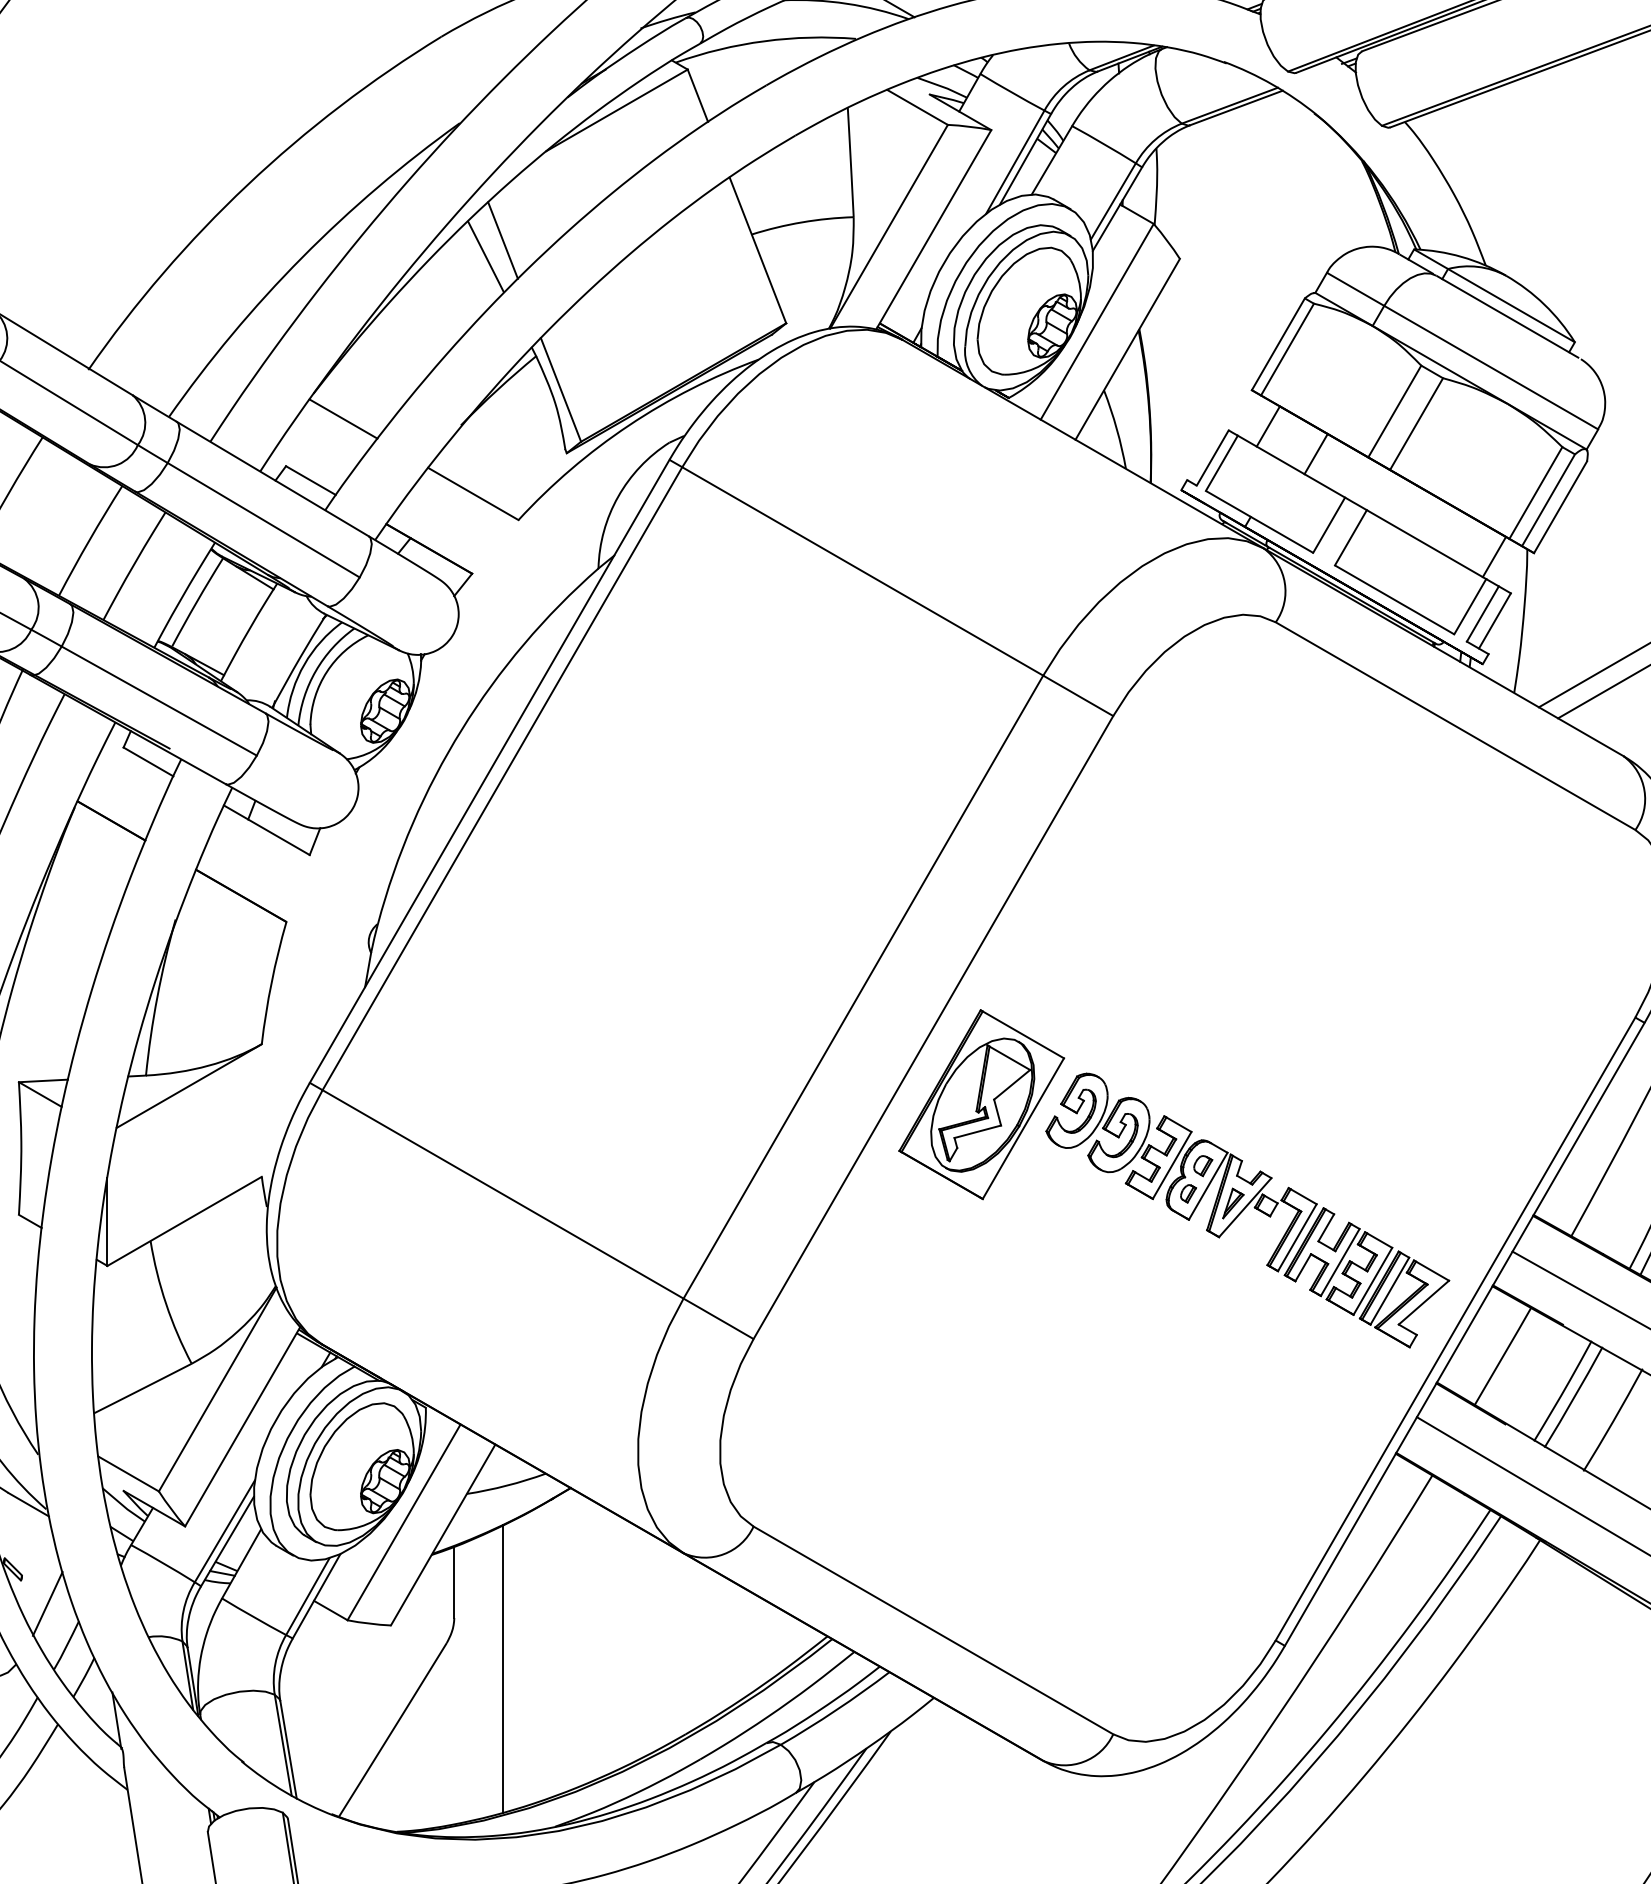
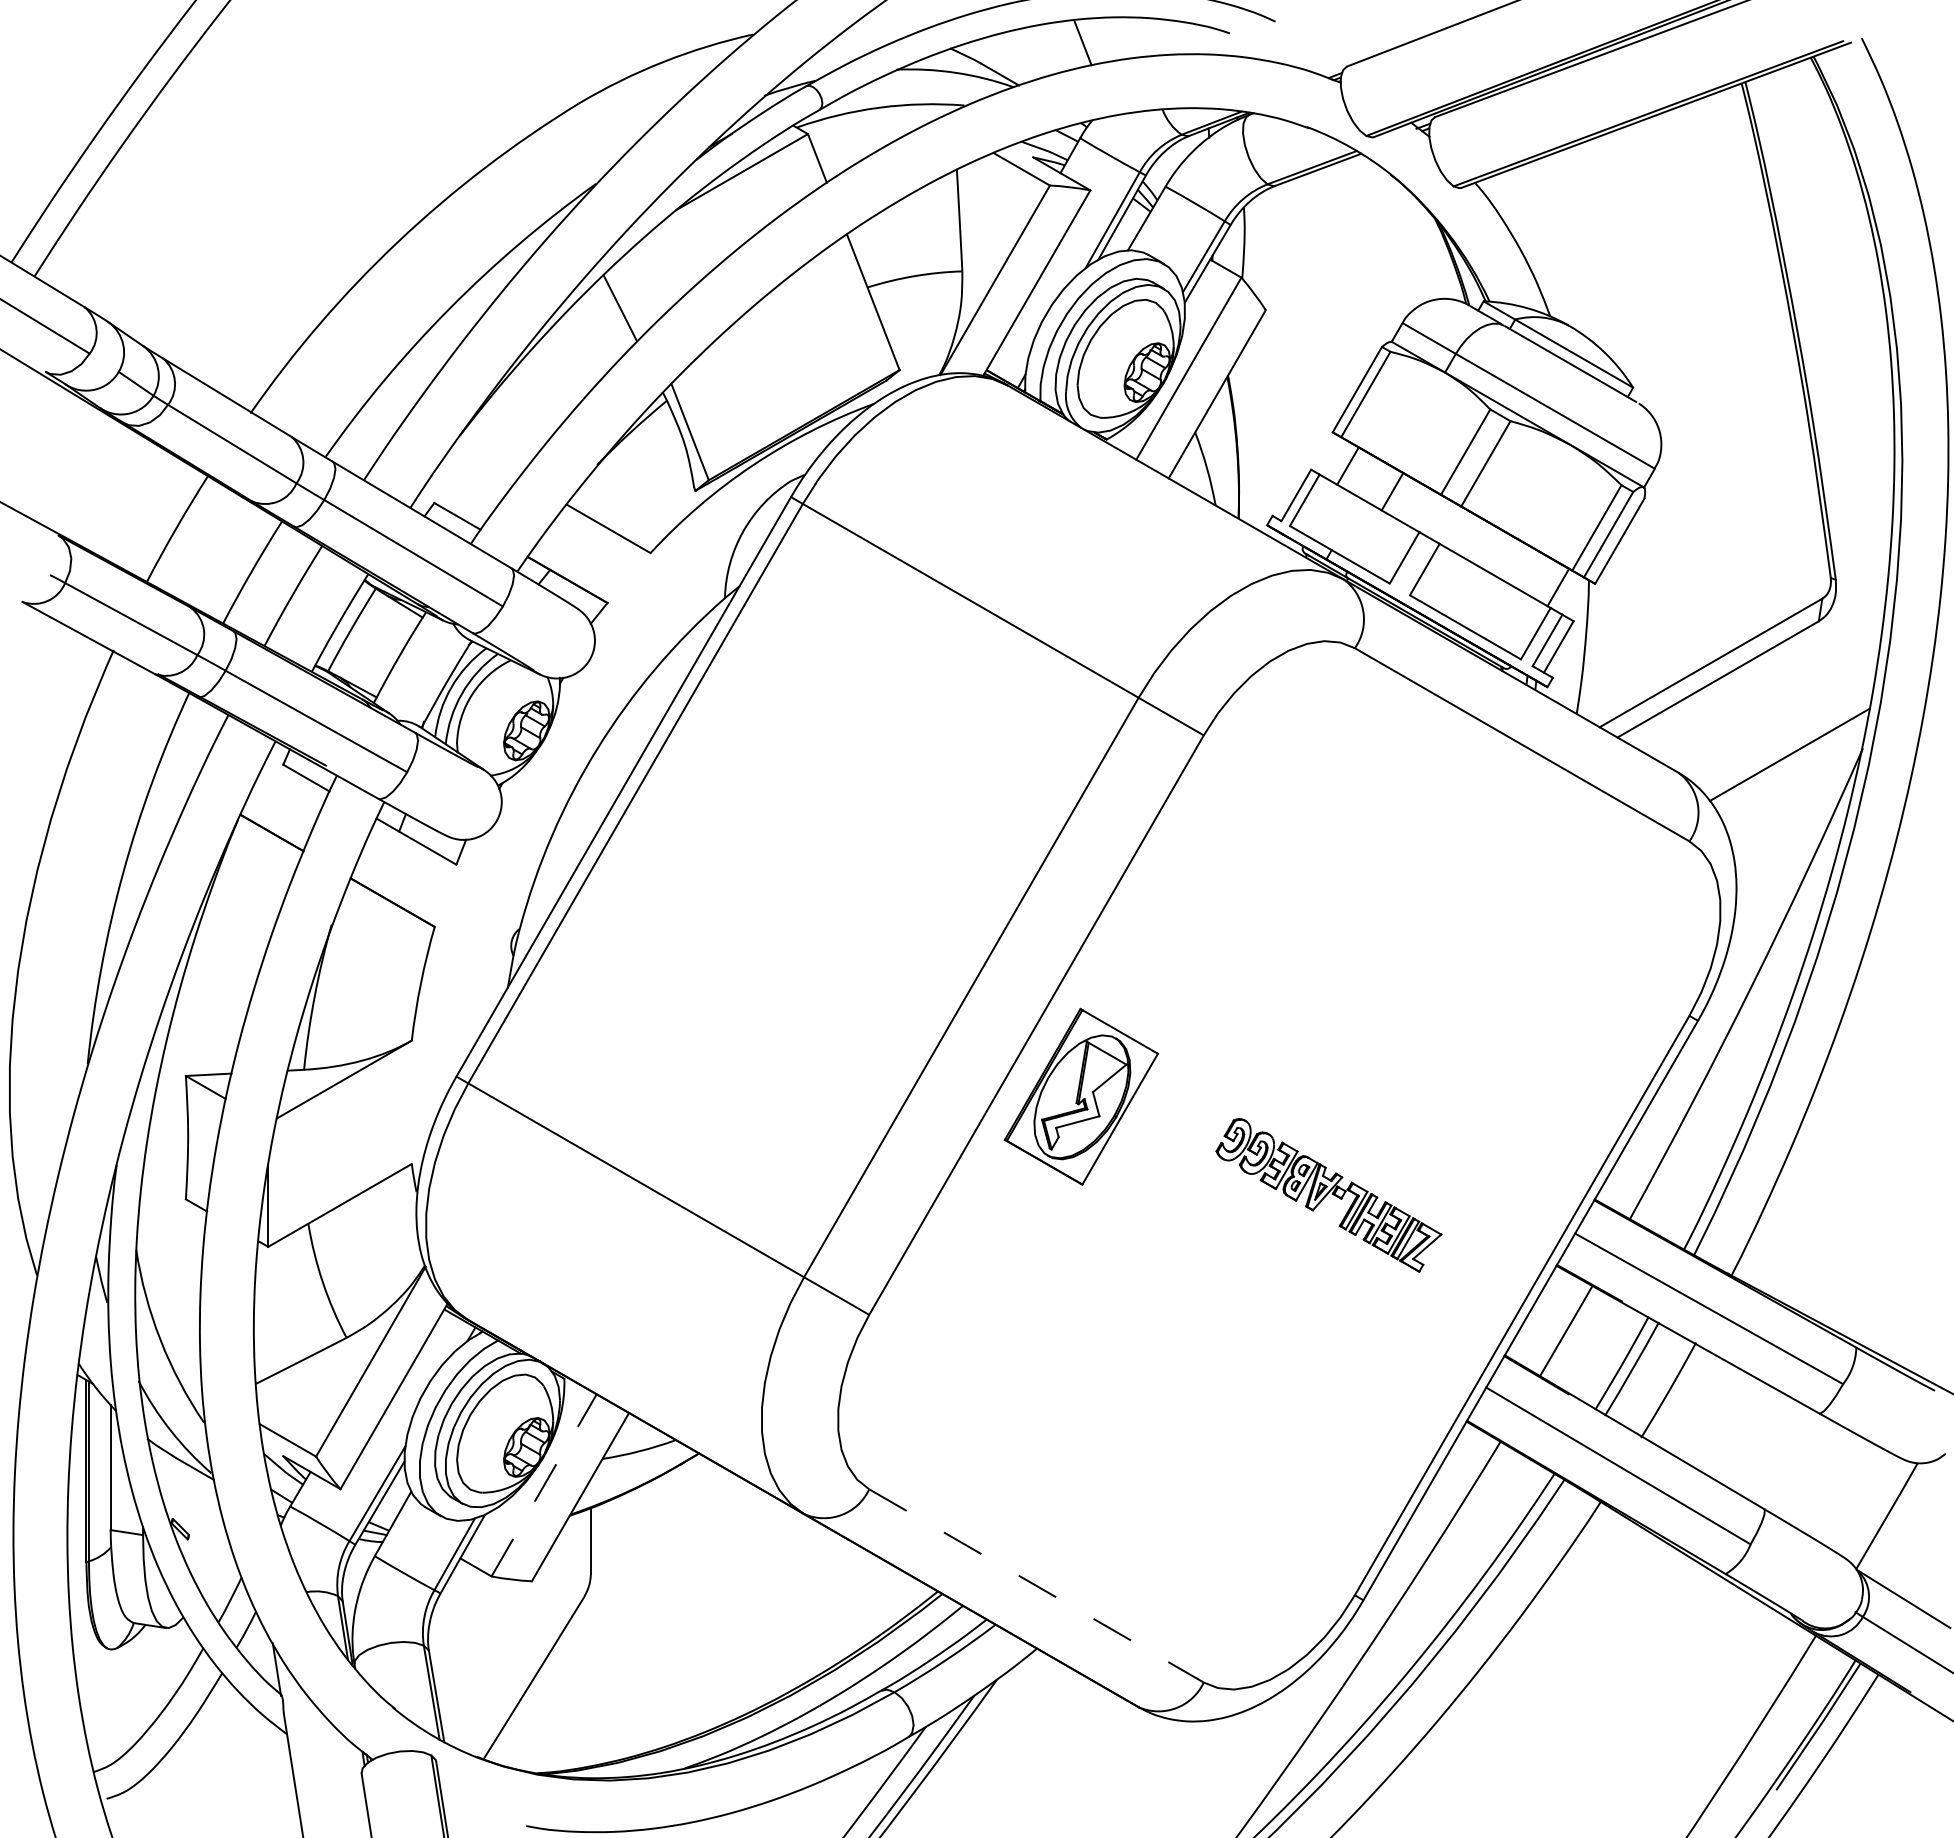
line: (503, 239) -> (636, 292), removed
line: (343, 418) -> (487, 458), removed
part: (1247, 1210) -> (1328, 1195), size x0.6
line: (404, 1521) -> (544, 1484), solid -> dashed
line: (47, 1603) -> (212, 1560), removed
line: (933, 1631) -> (1036, 1586), solid -> dashed
line: (503, 1668) -> (636, 1621), removed

